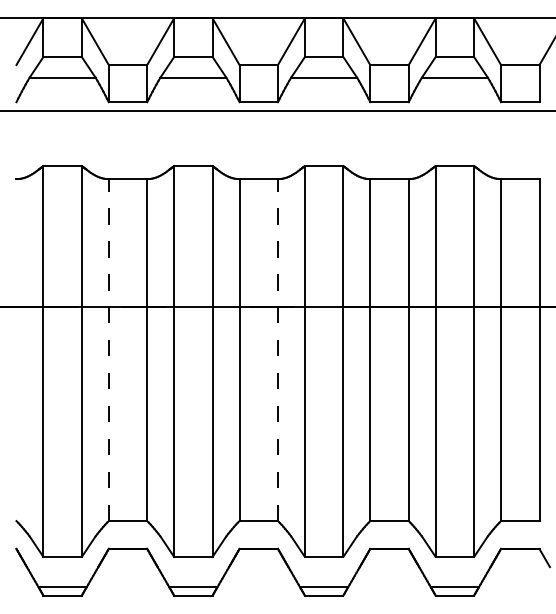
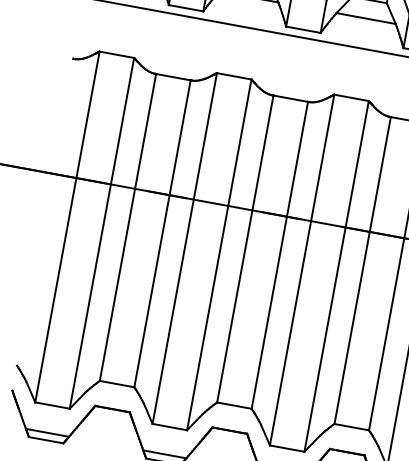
line: (108, 349) -> (127, 226), dashed -> solid
line: (277, 349) -> (279, 254), dashed -> solid

